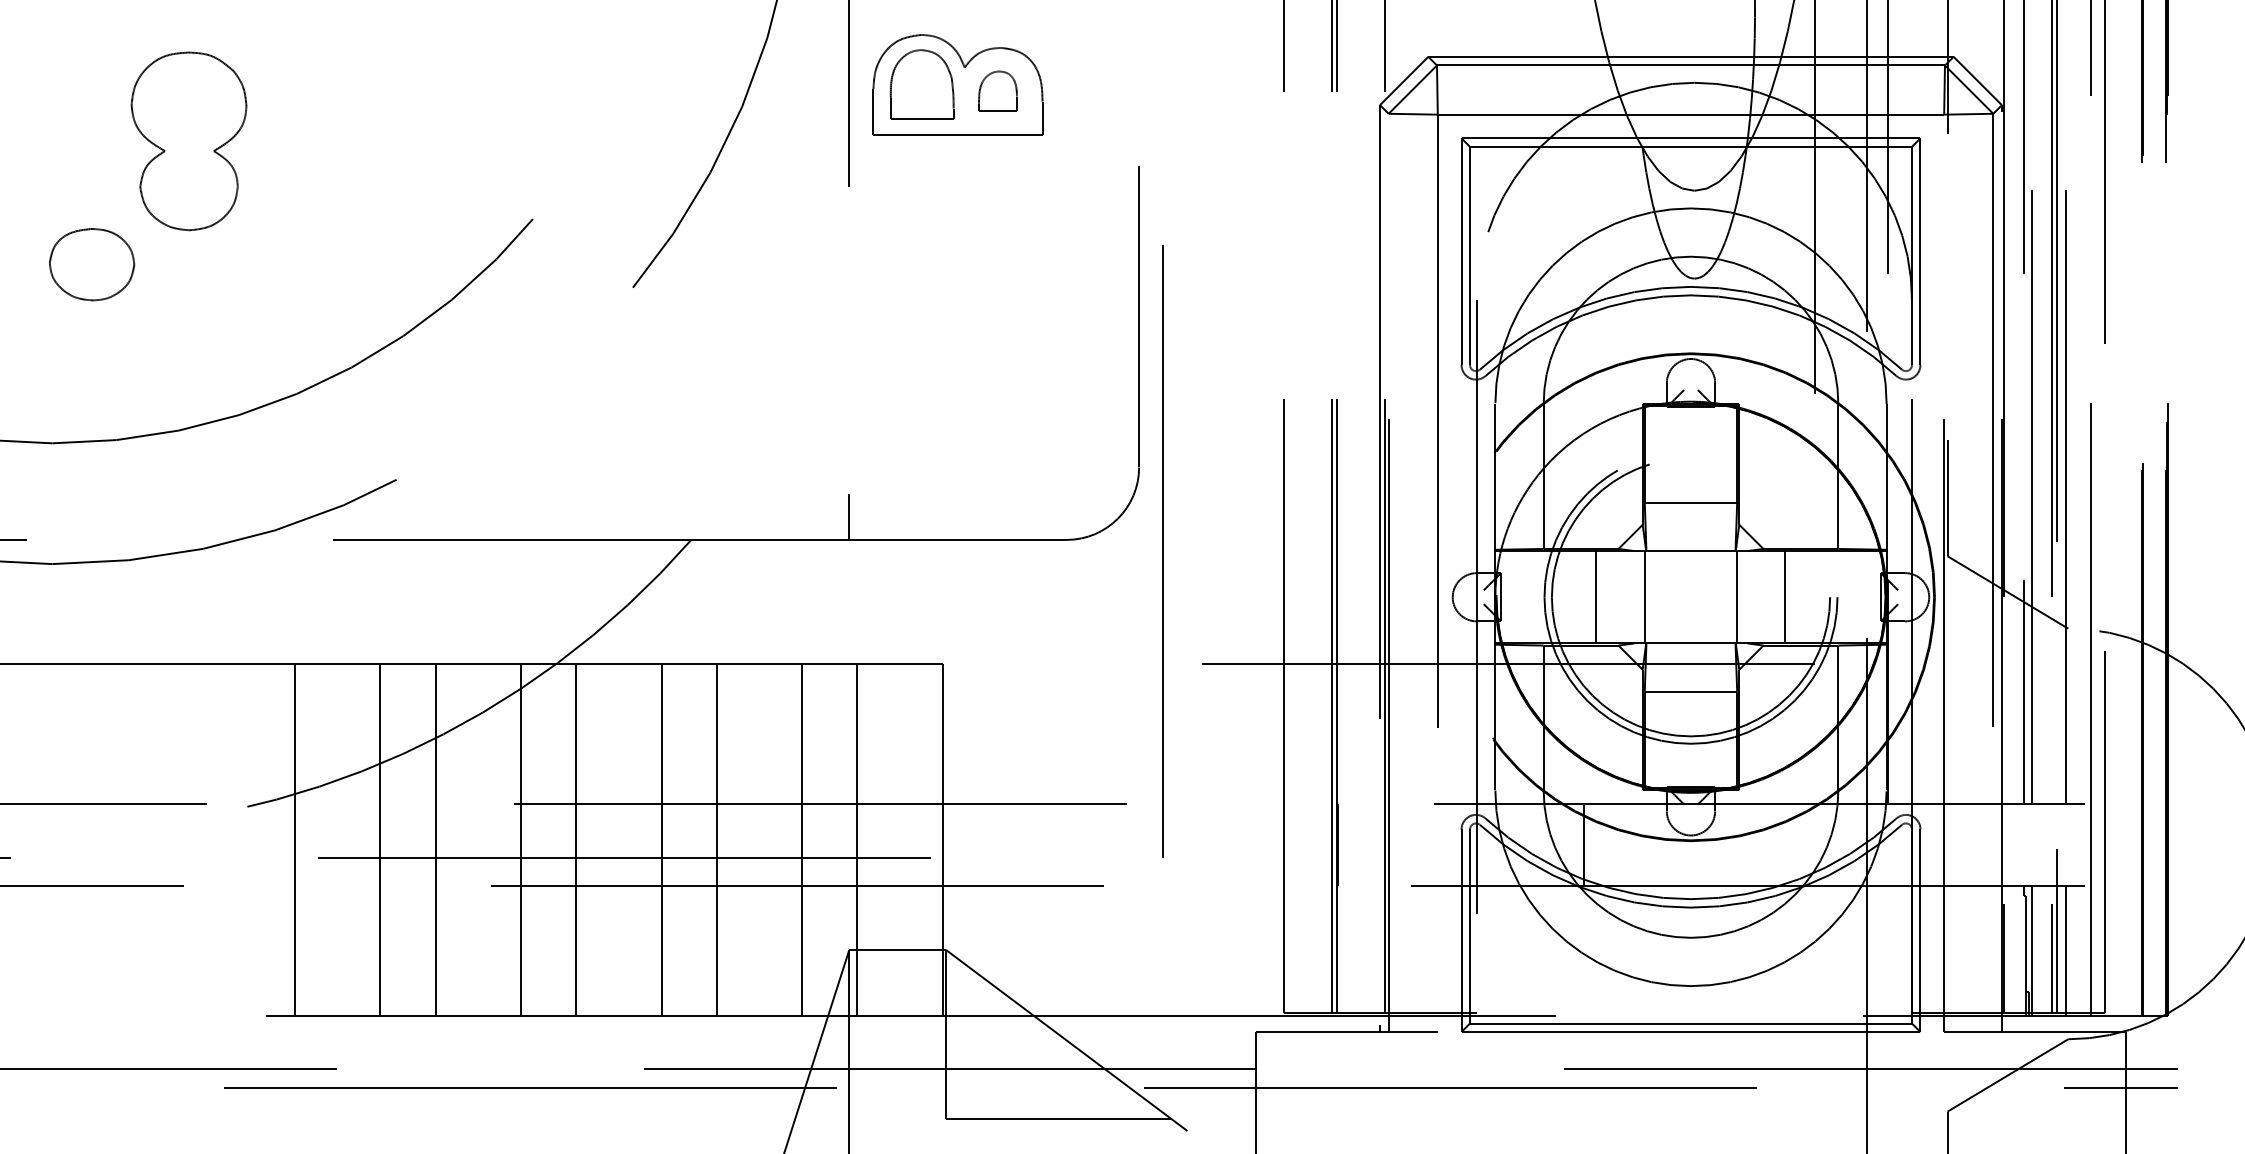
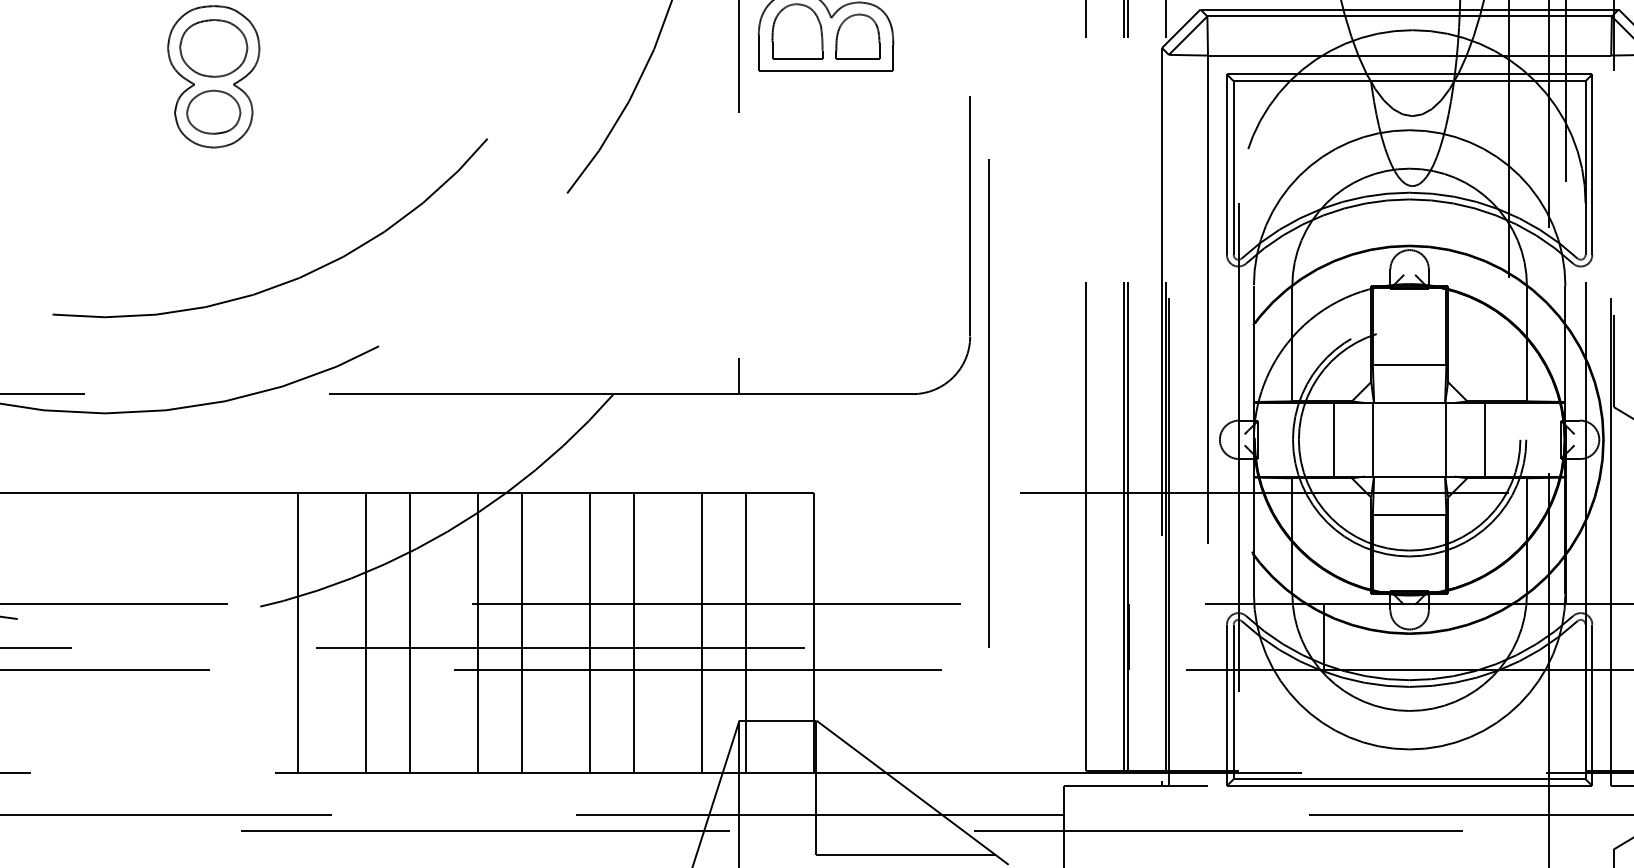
part: (997, 90) -> (857, 36), size x1.43
part: (188, 185) -> (213, 111), added
part: (92, 264) -> (214, 48), moved

